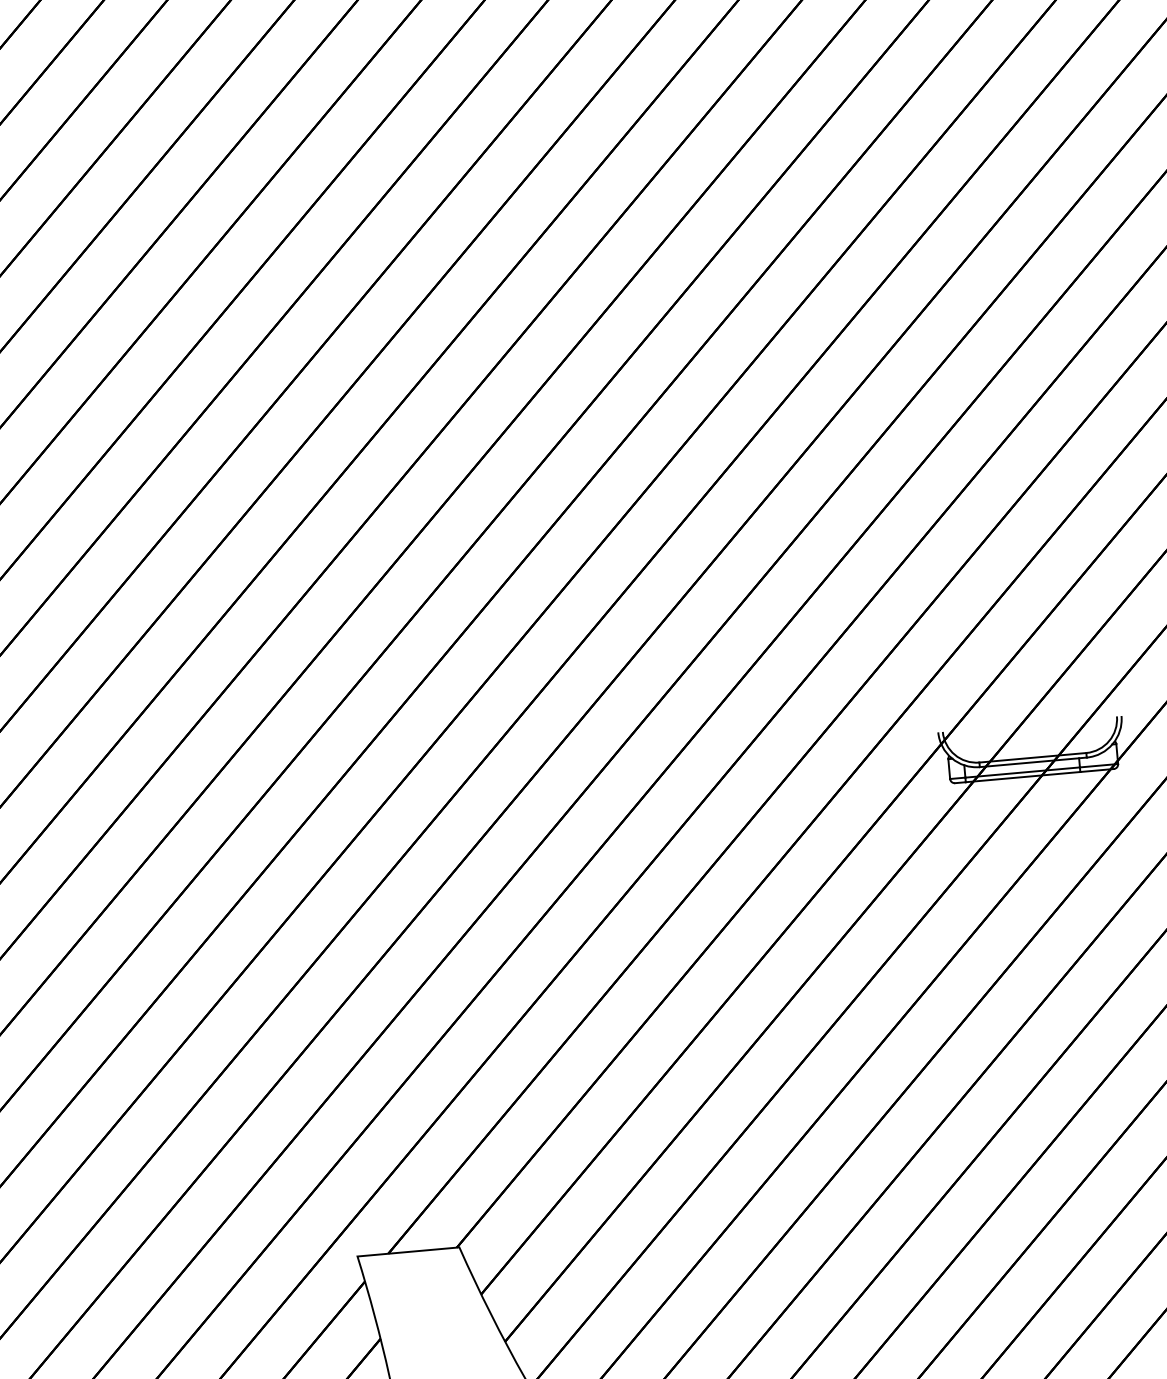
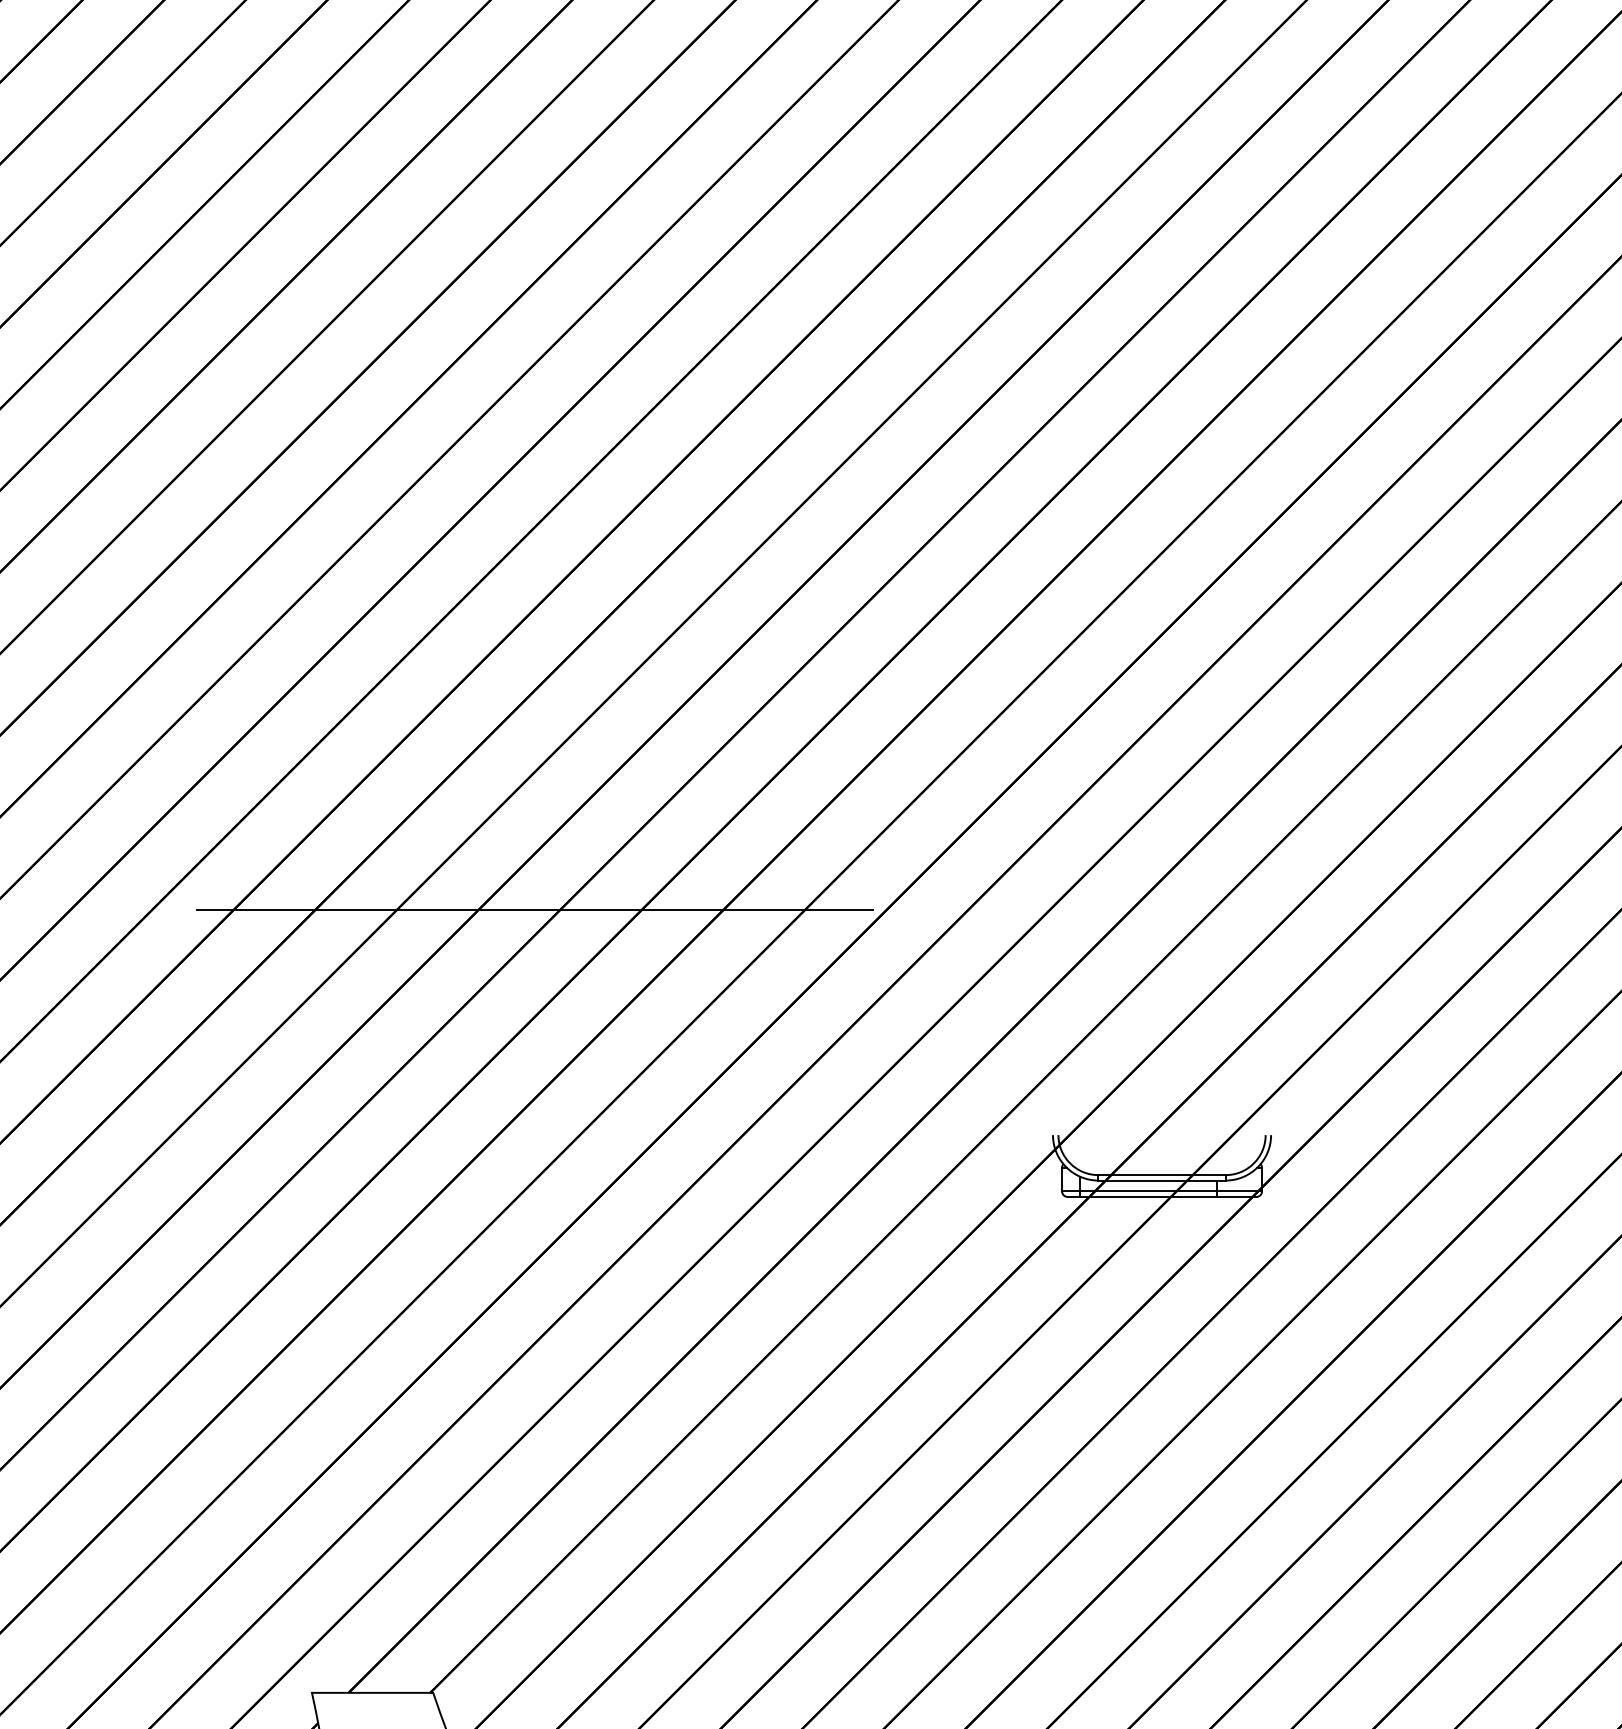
line: (485, 582) -> (534, 910), added

